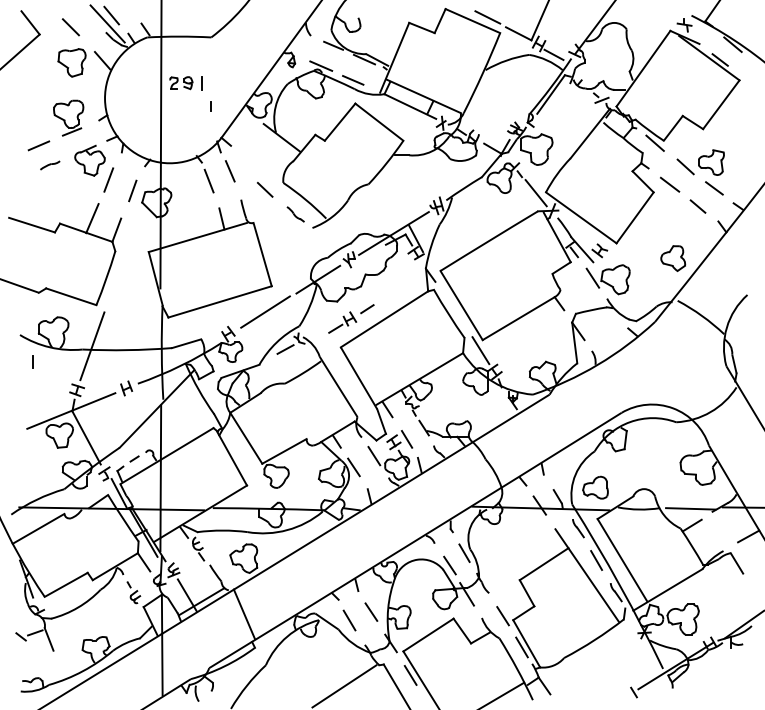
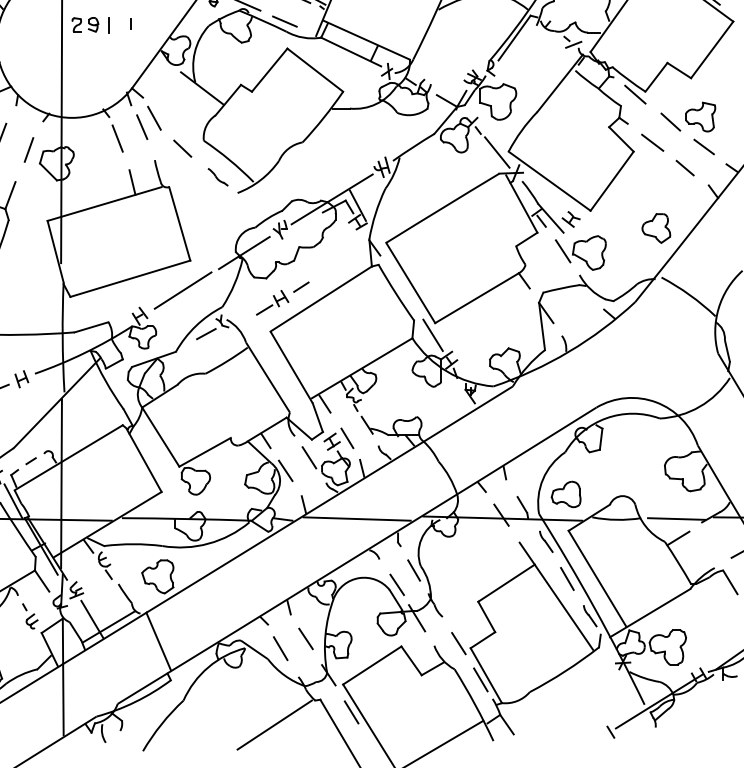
line: (210, 106) -> (130, 24), moved
line: (240, 163) -> (154, 118), added
line: (415, 508) -> (357, 518), added

